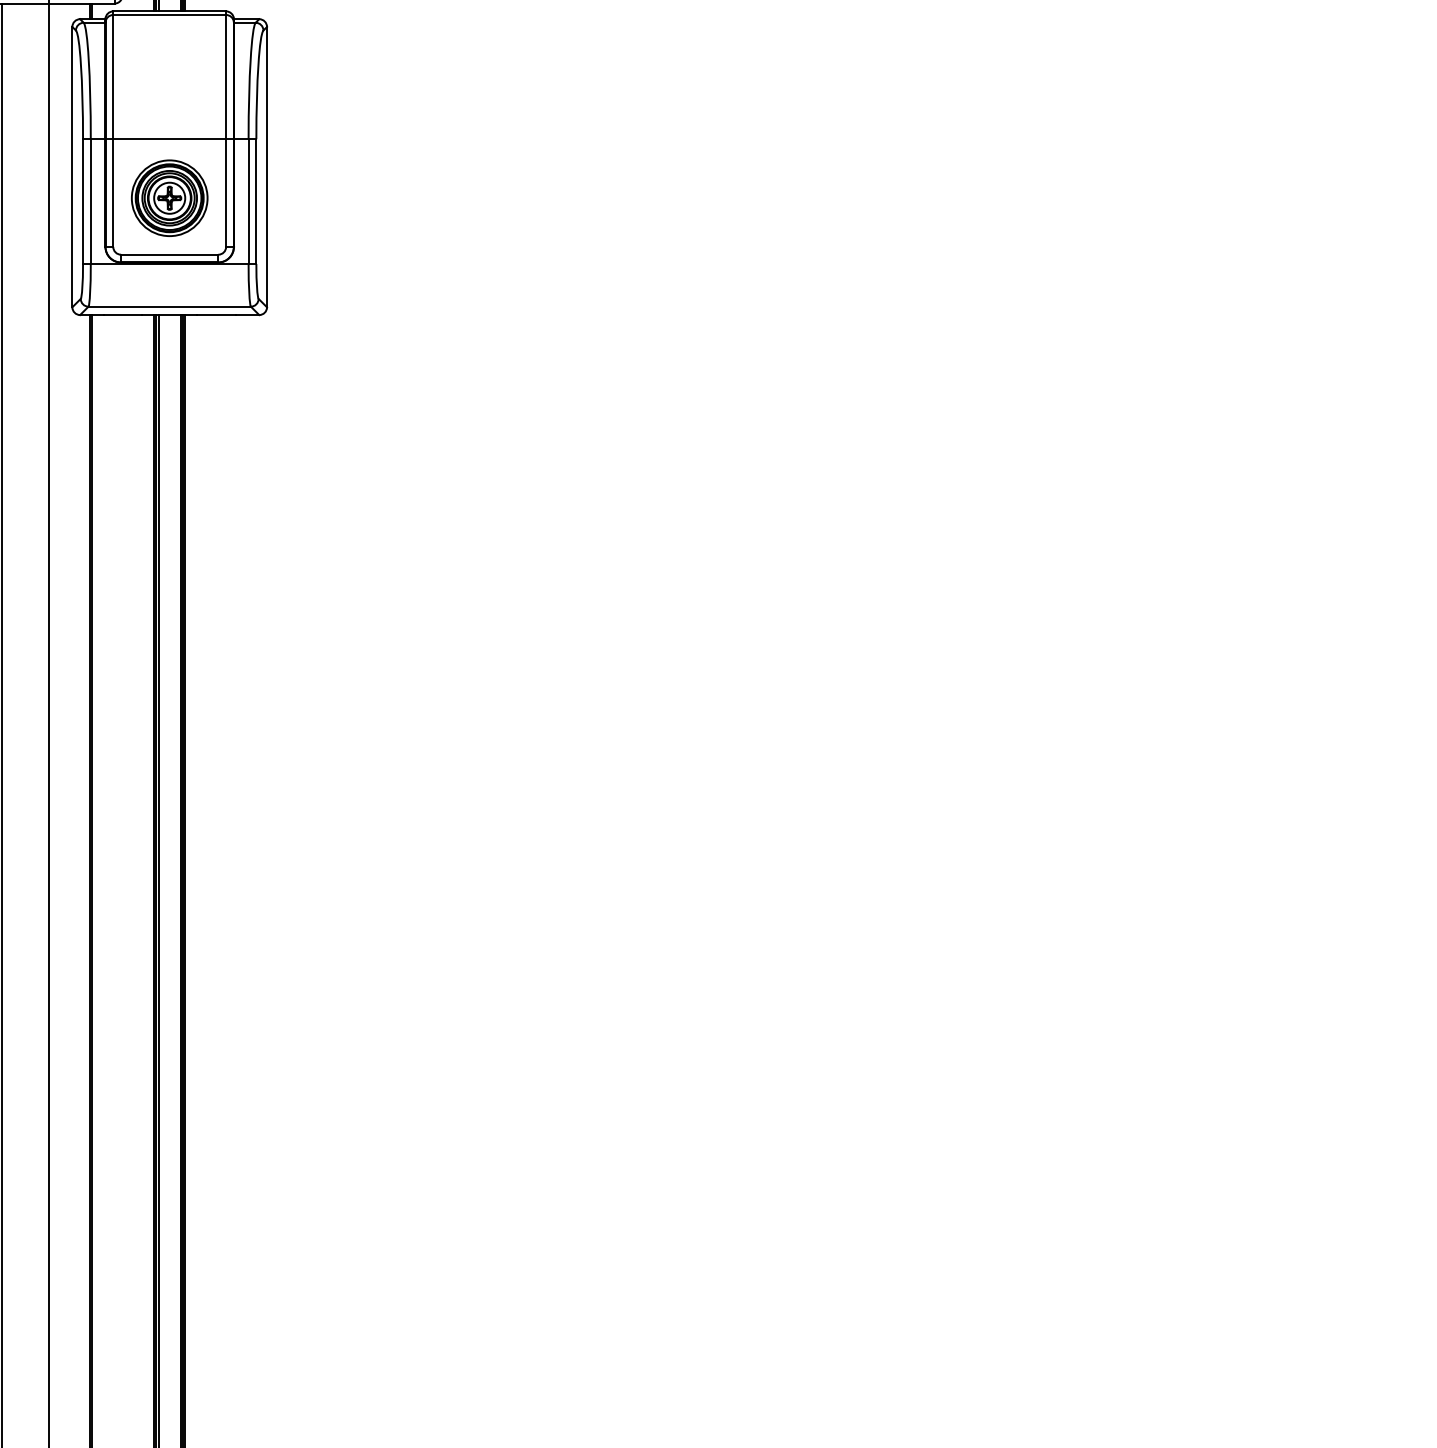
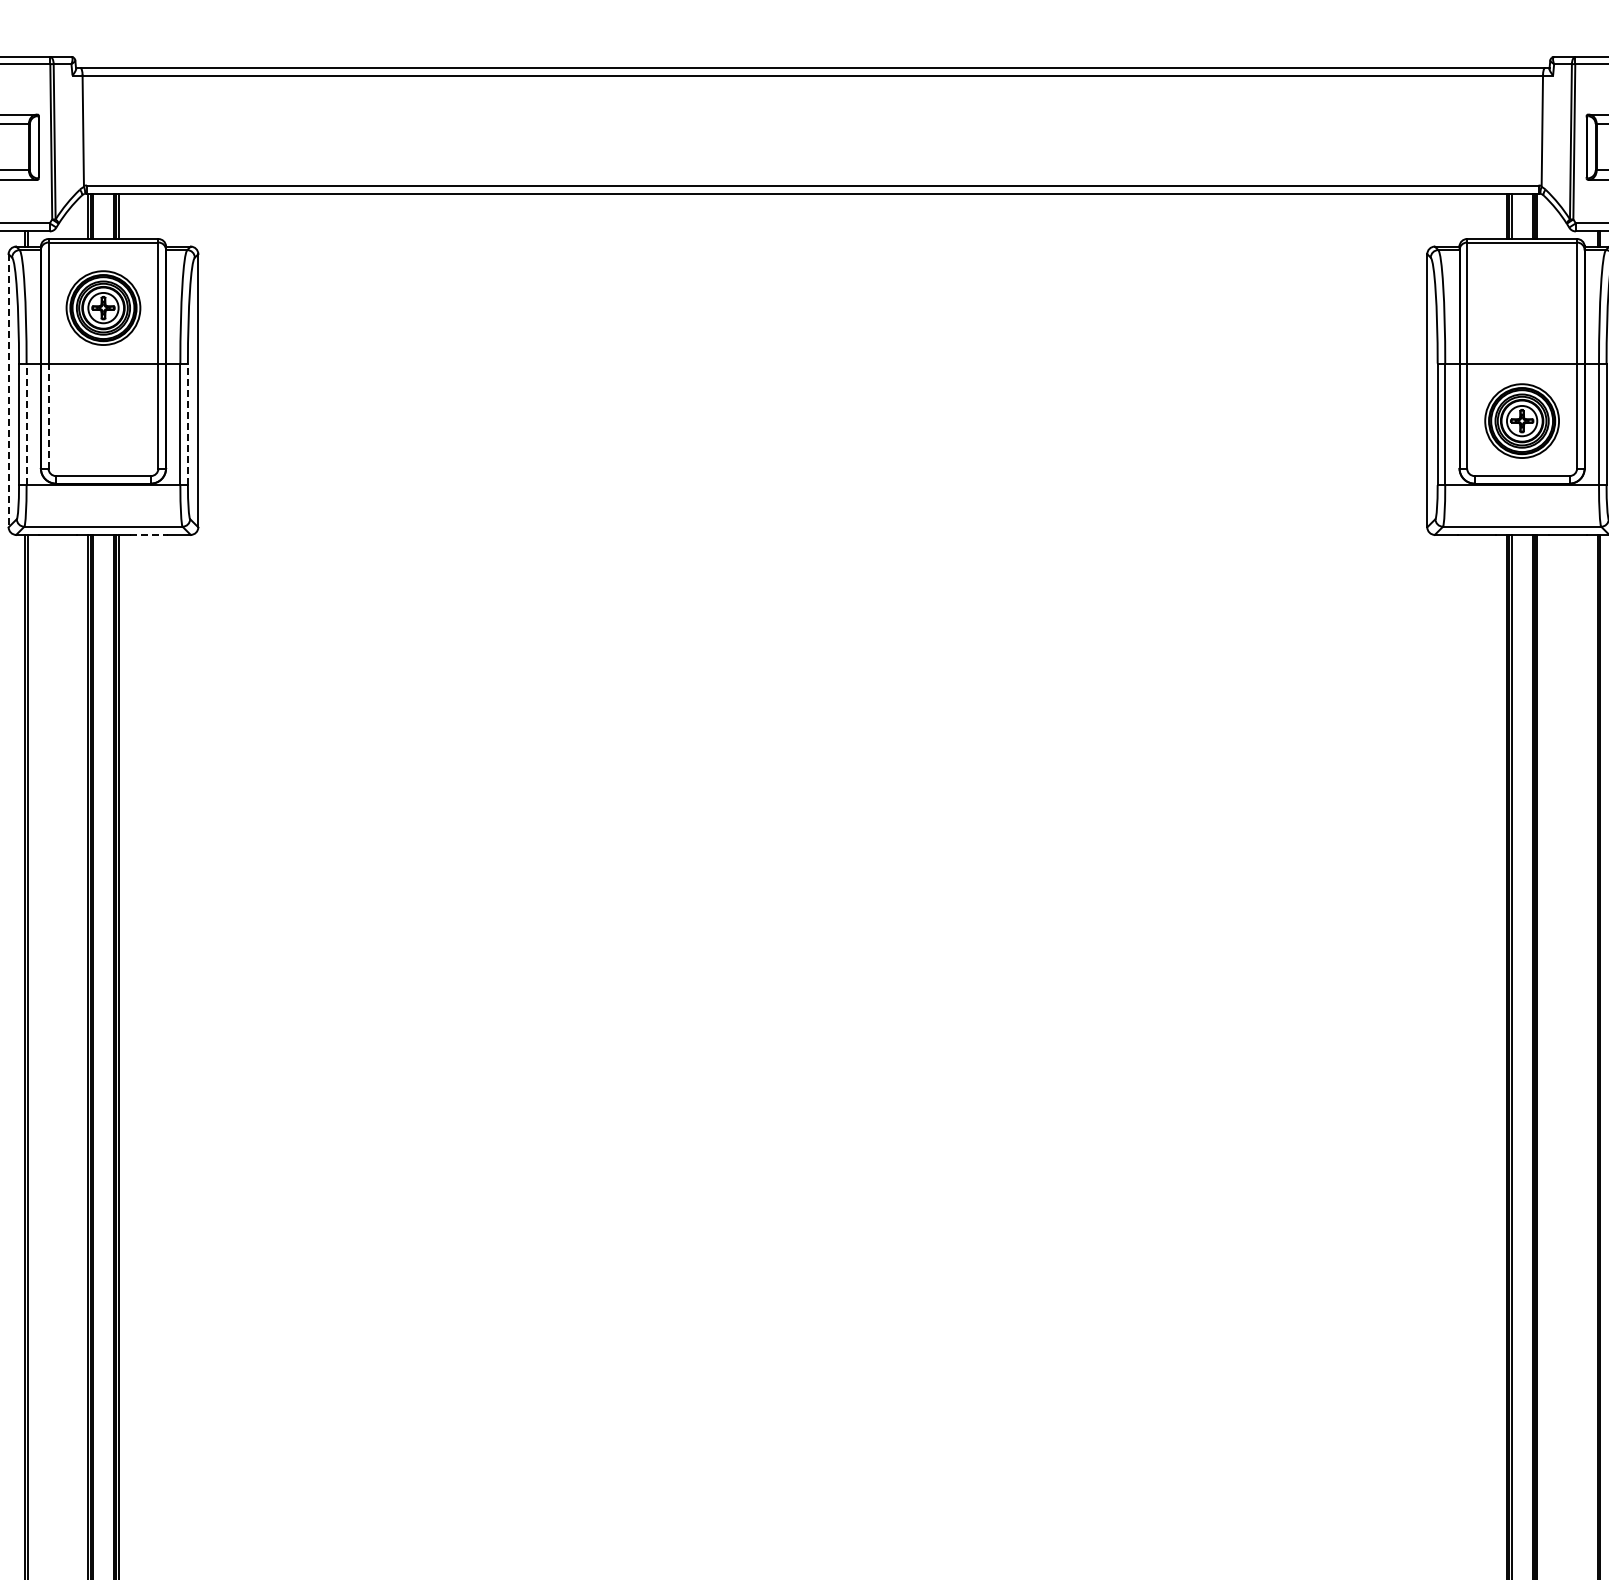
line: (72, 166) -> (8, 390), solid -> dashed
line: (113, 192) -> (48, 415), solid -> dashed
part: (169, 197) -> (103, 307), moved
line: (90, 201) -> (26, 424), solid -> dashed
line: (255, 201) -> (187, 424), solid -> dashed
line: (216, 314) -> (149, 534), solid -> dashed

